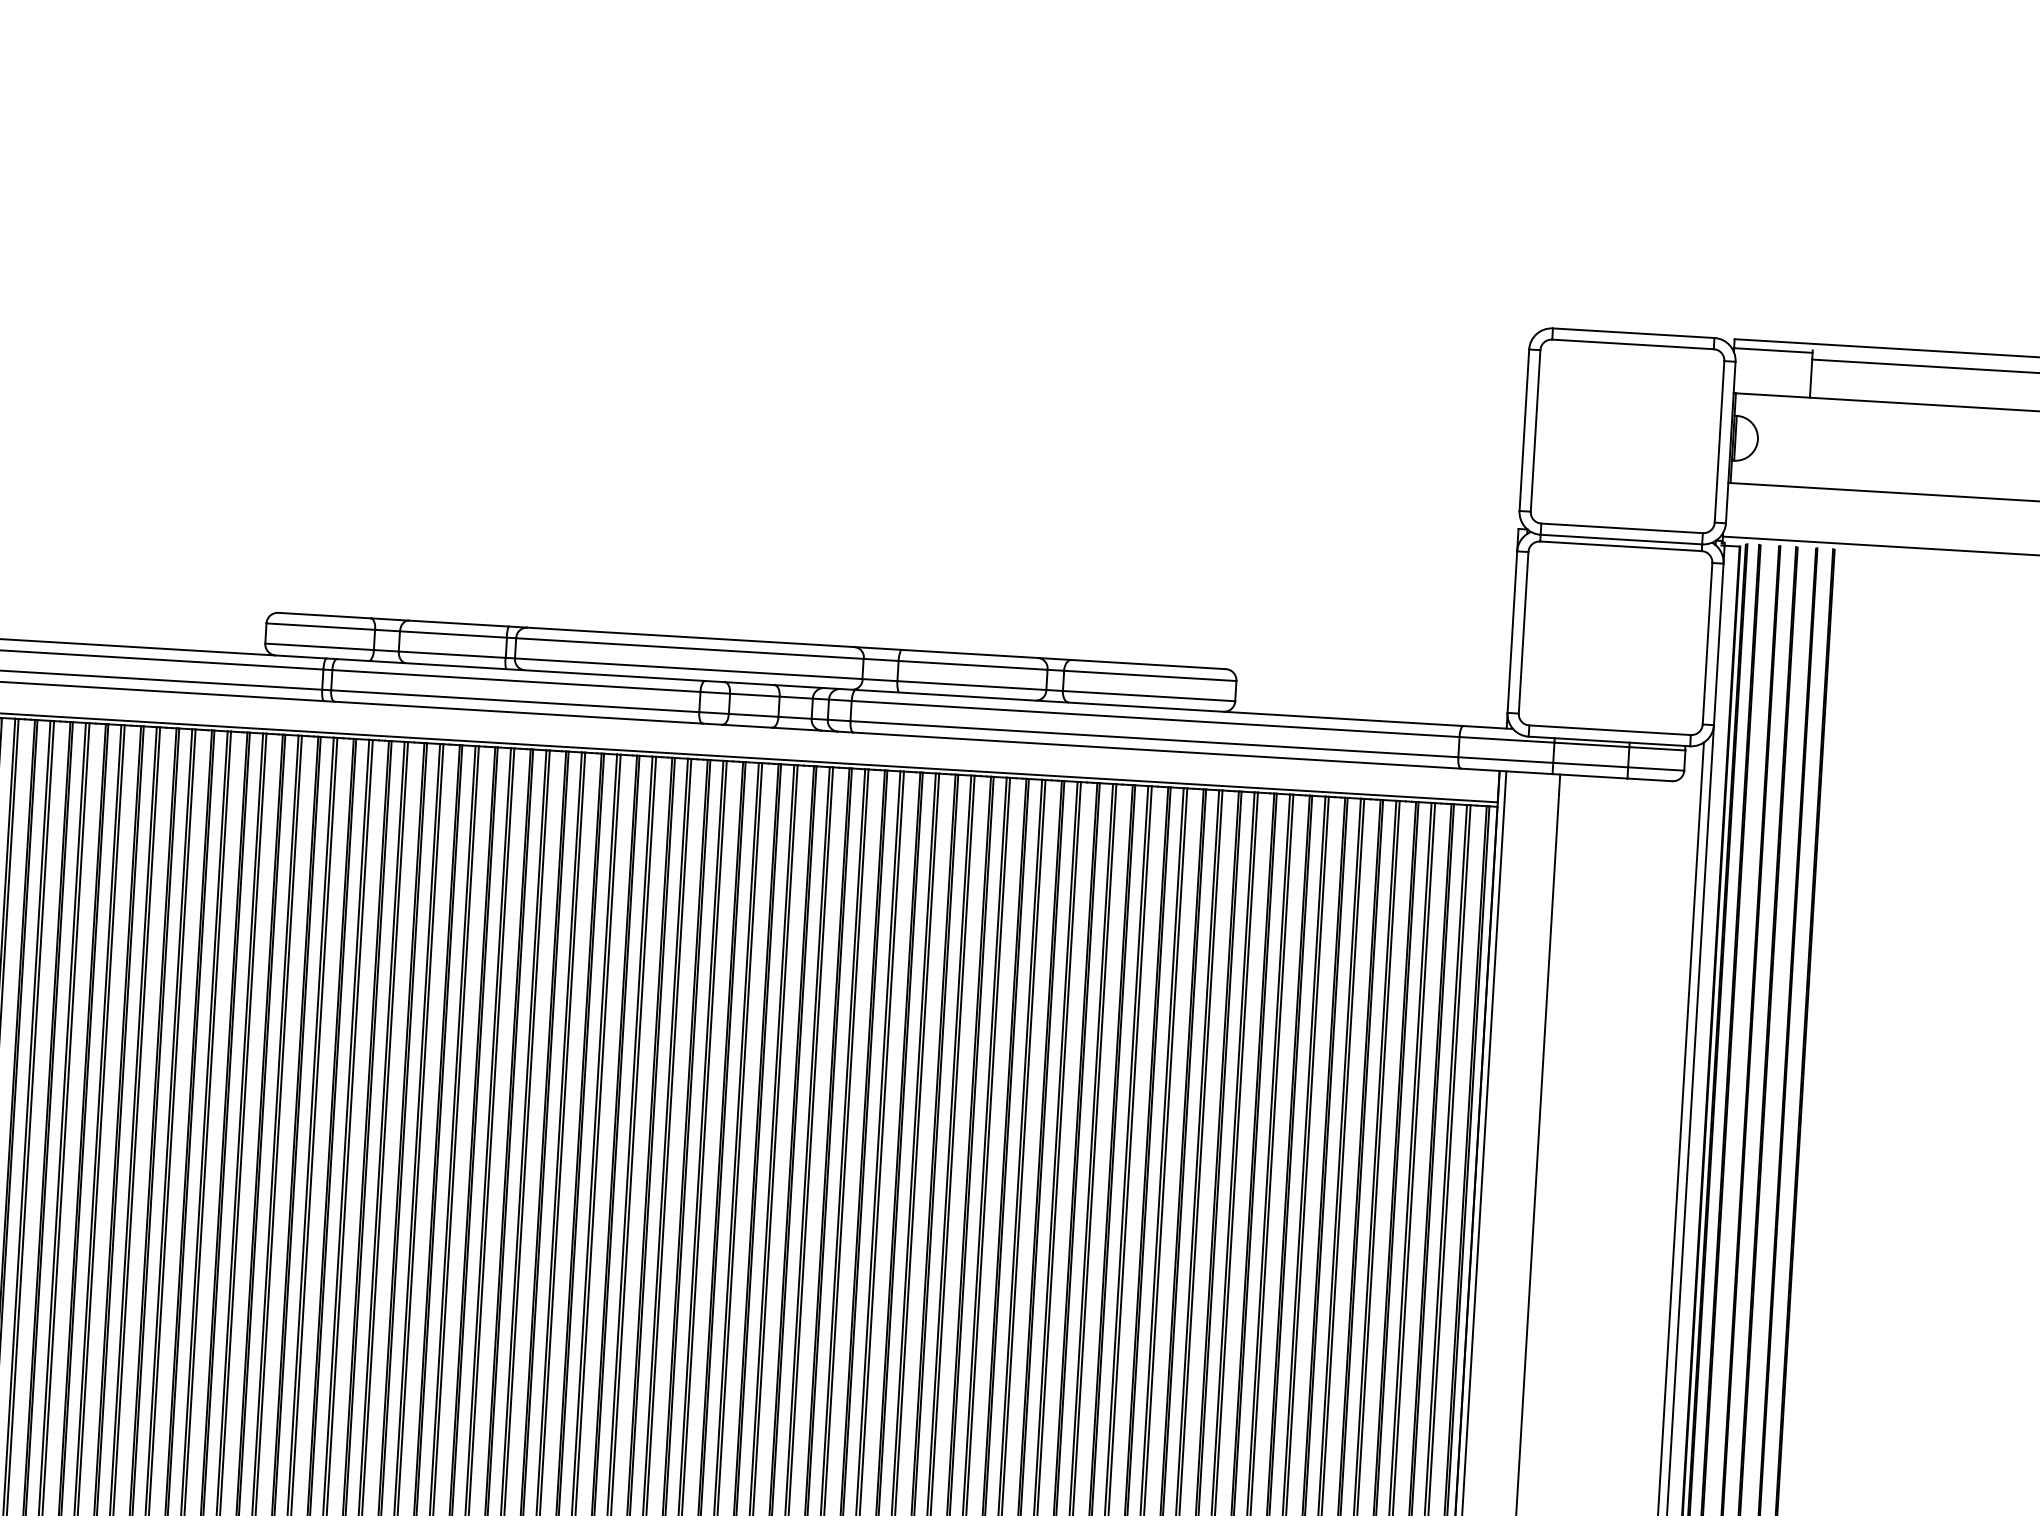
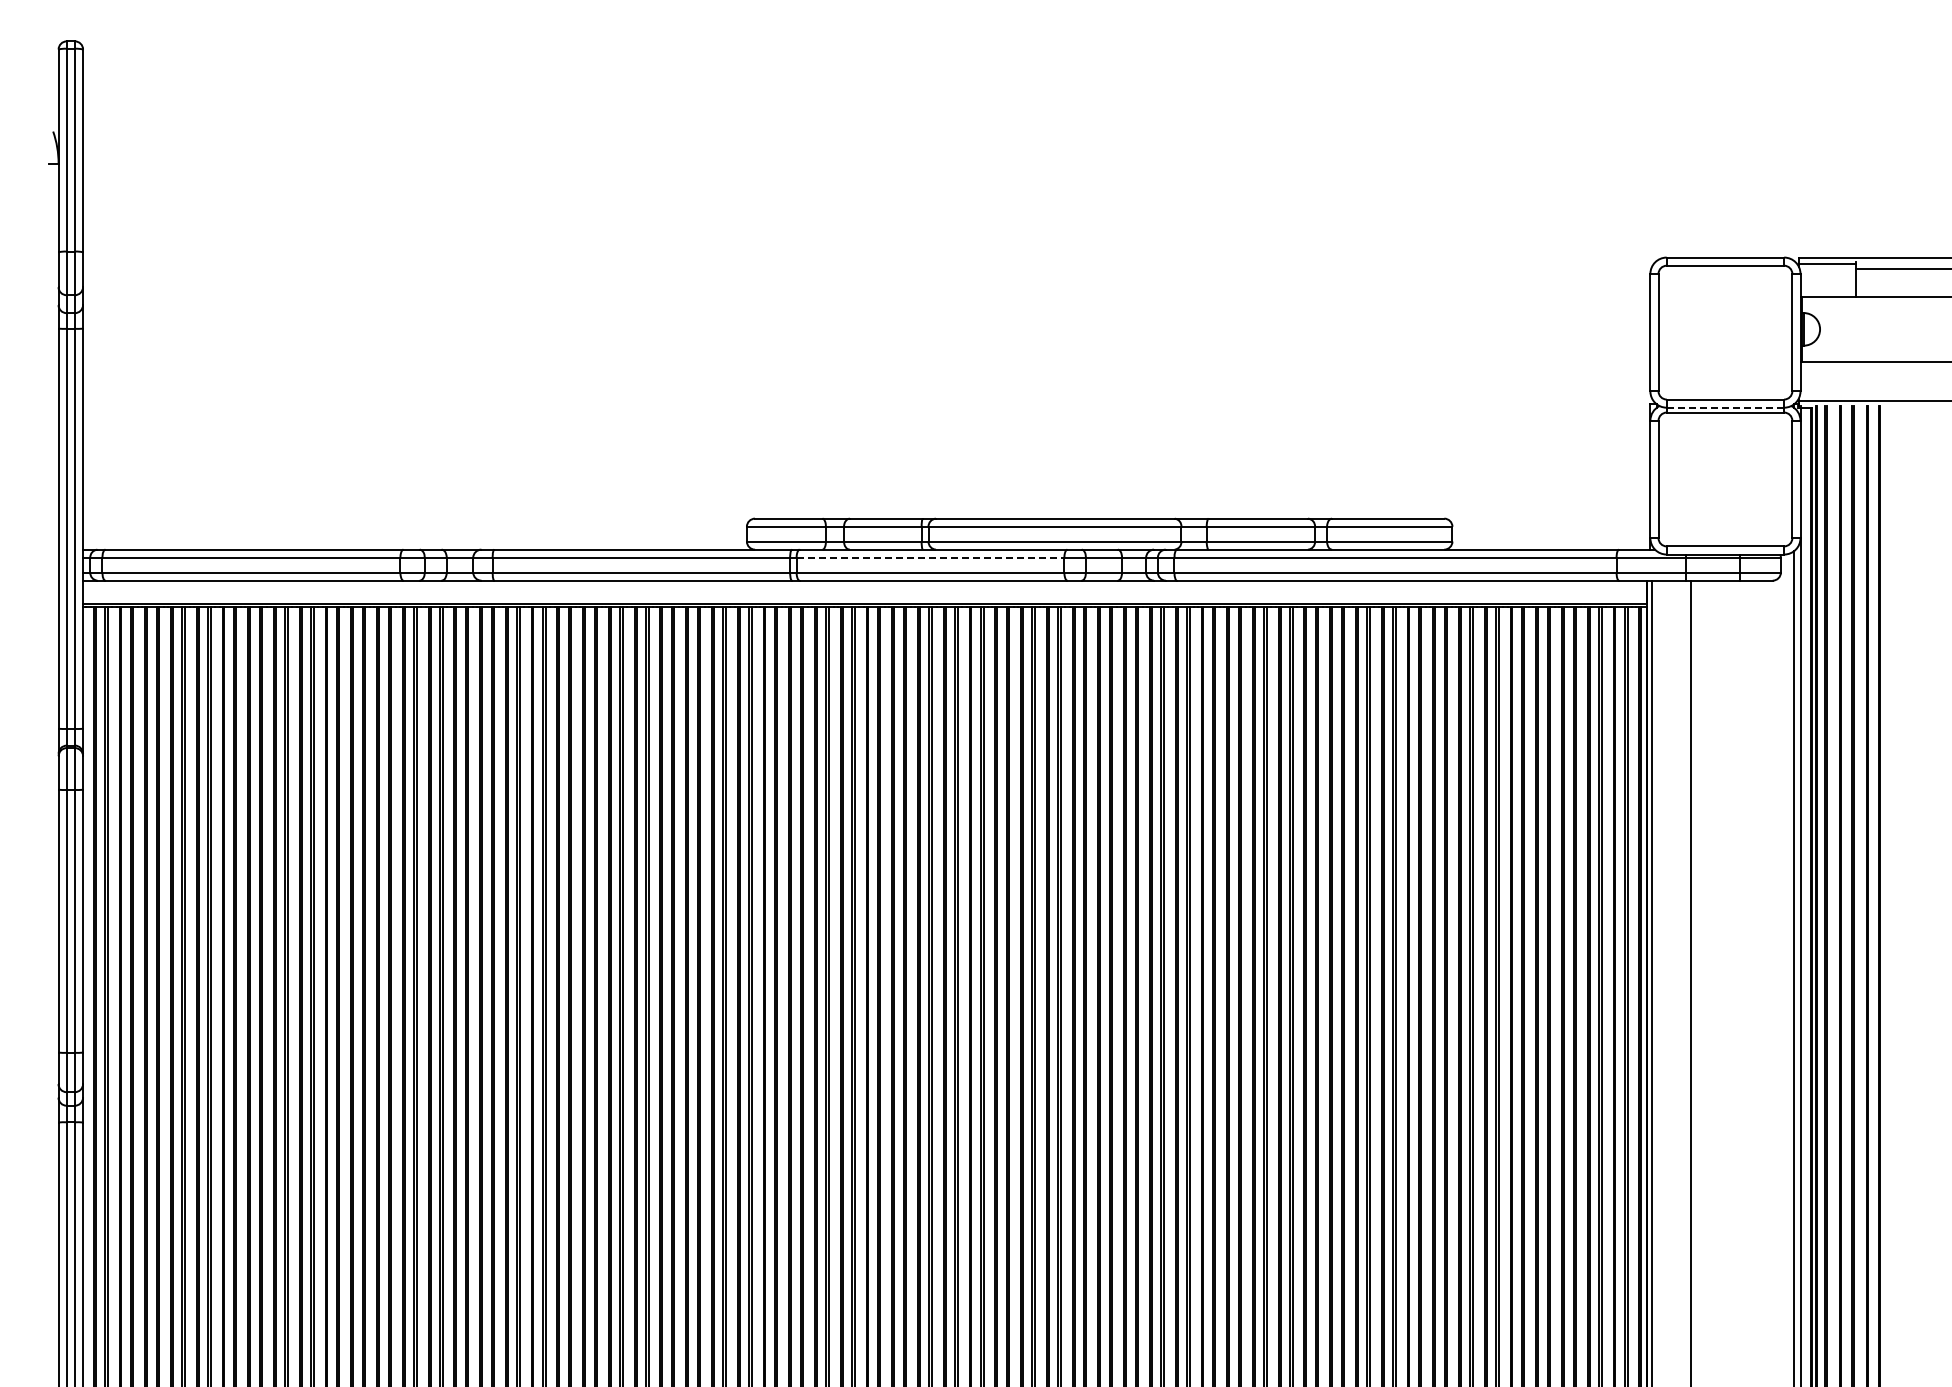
line: (1621, 539) -> (1725, 407), solid -> dashed
line: (516, 680) -> (930, 557), solid -> dashed

